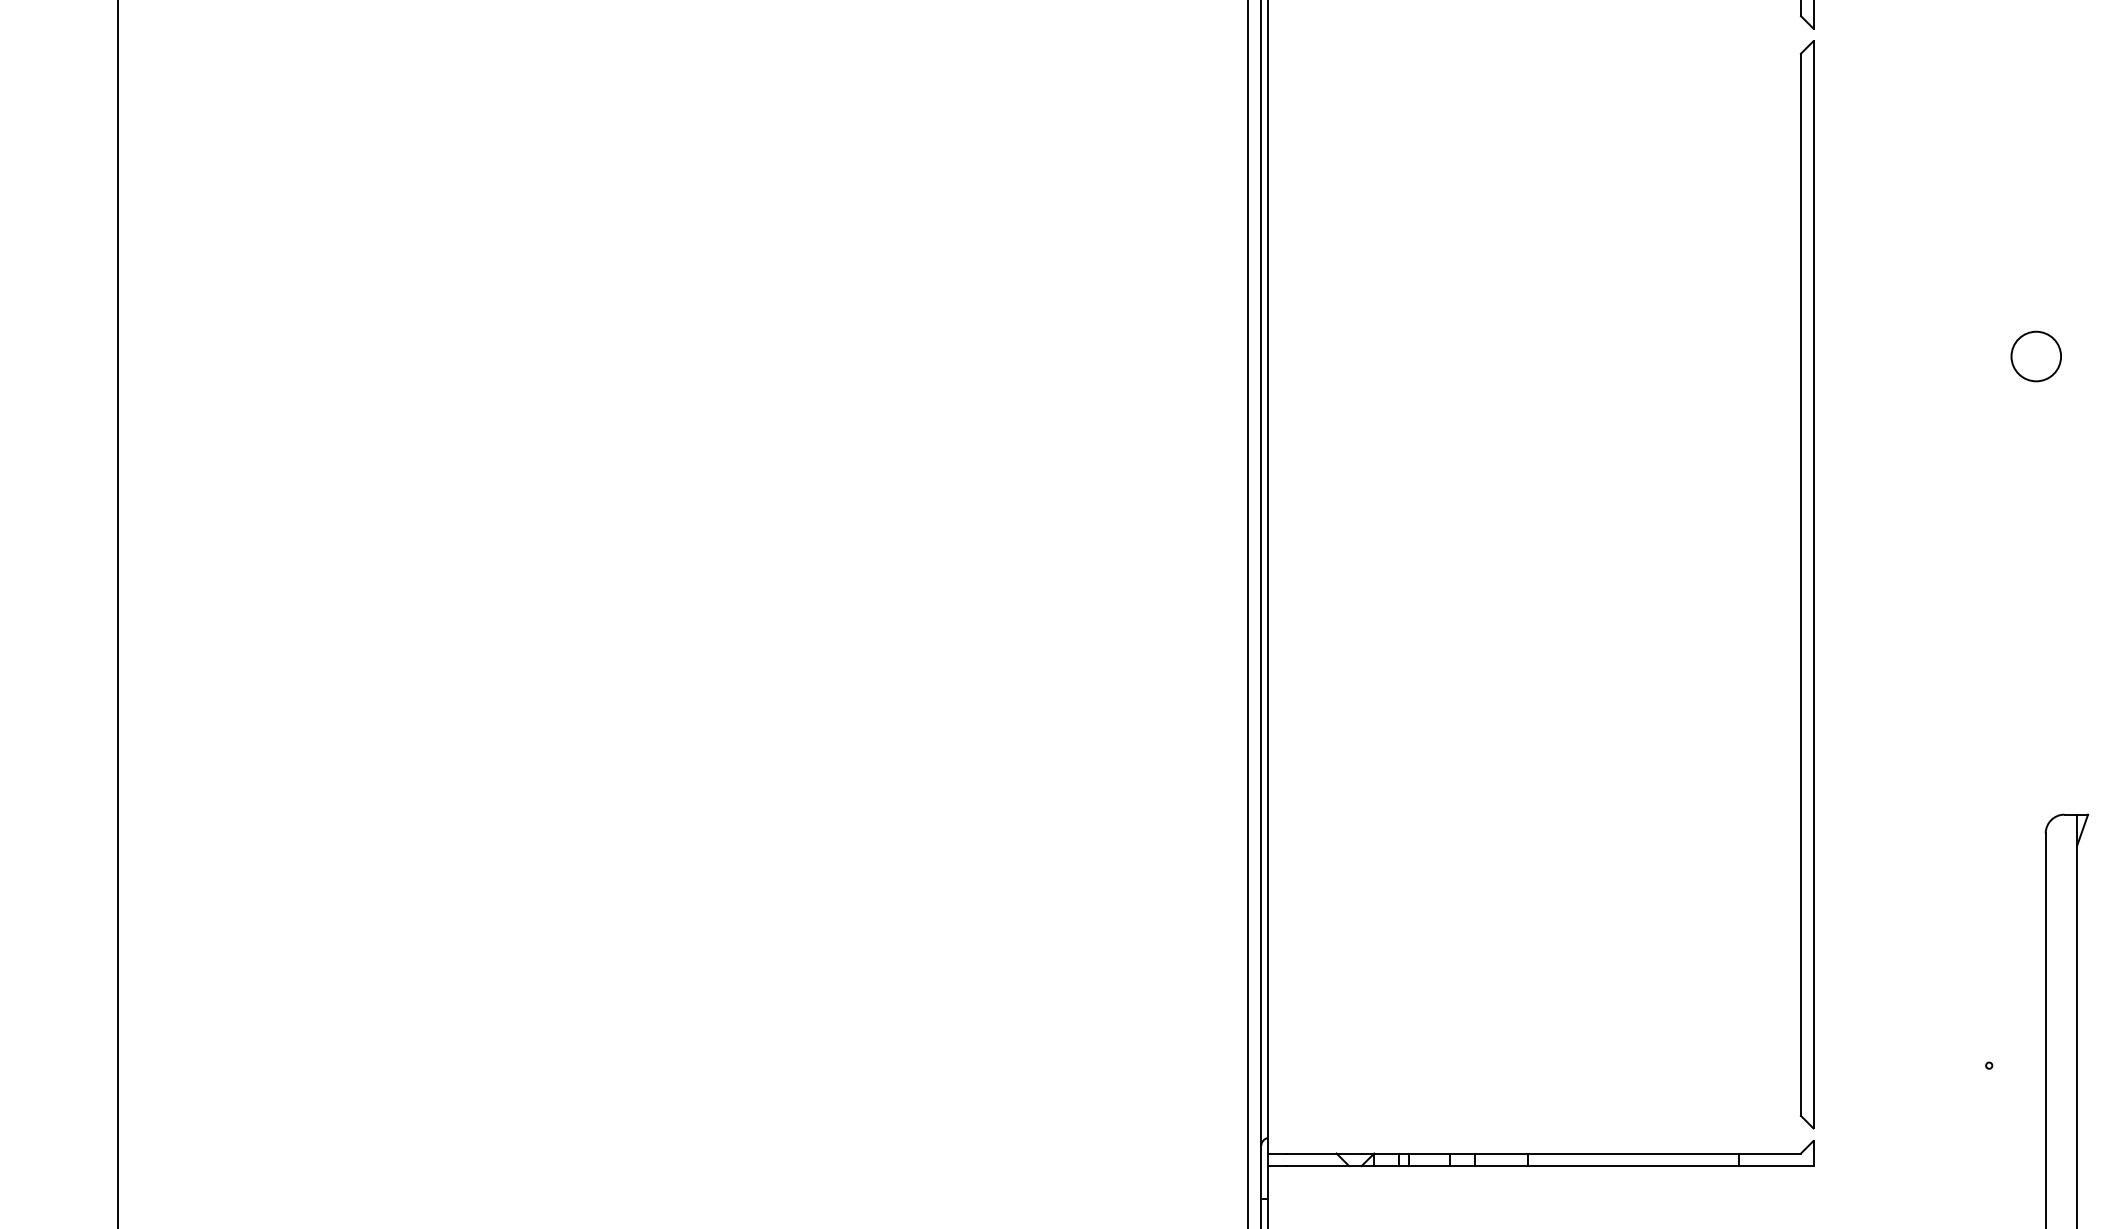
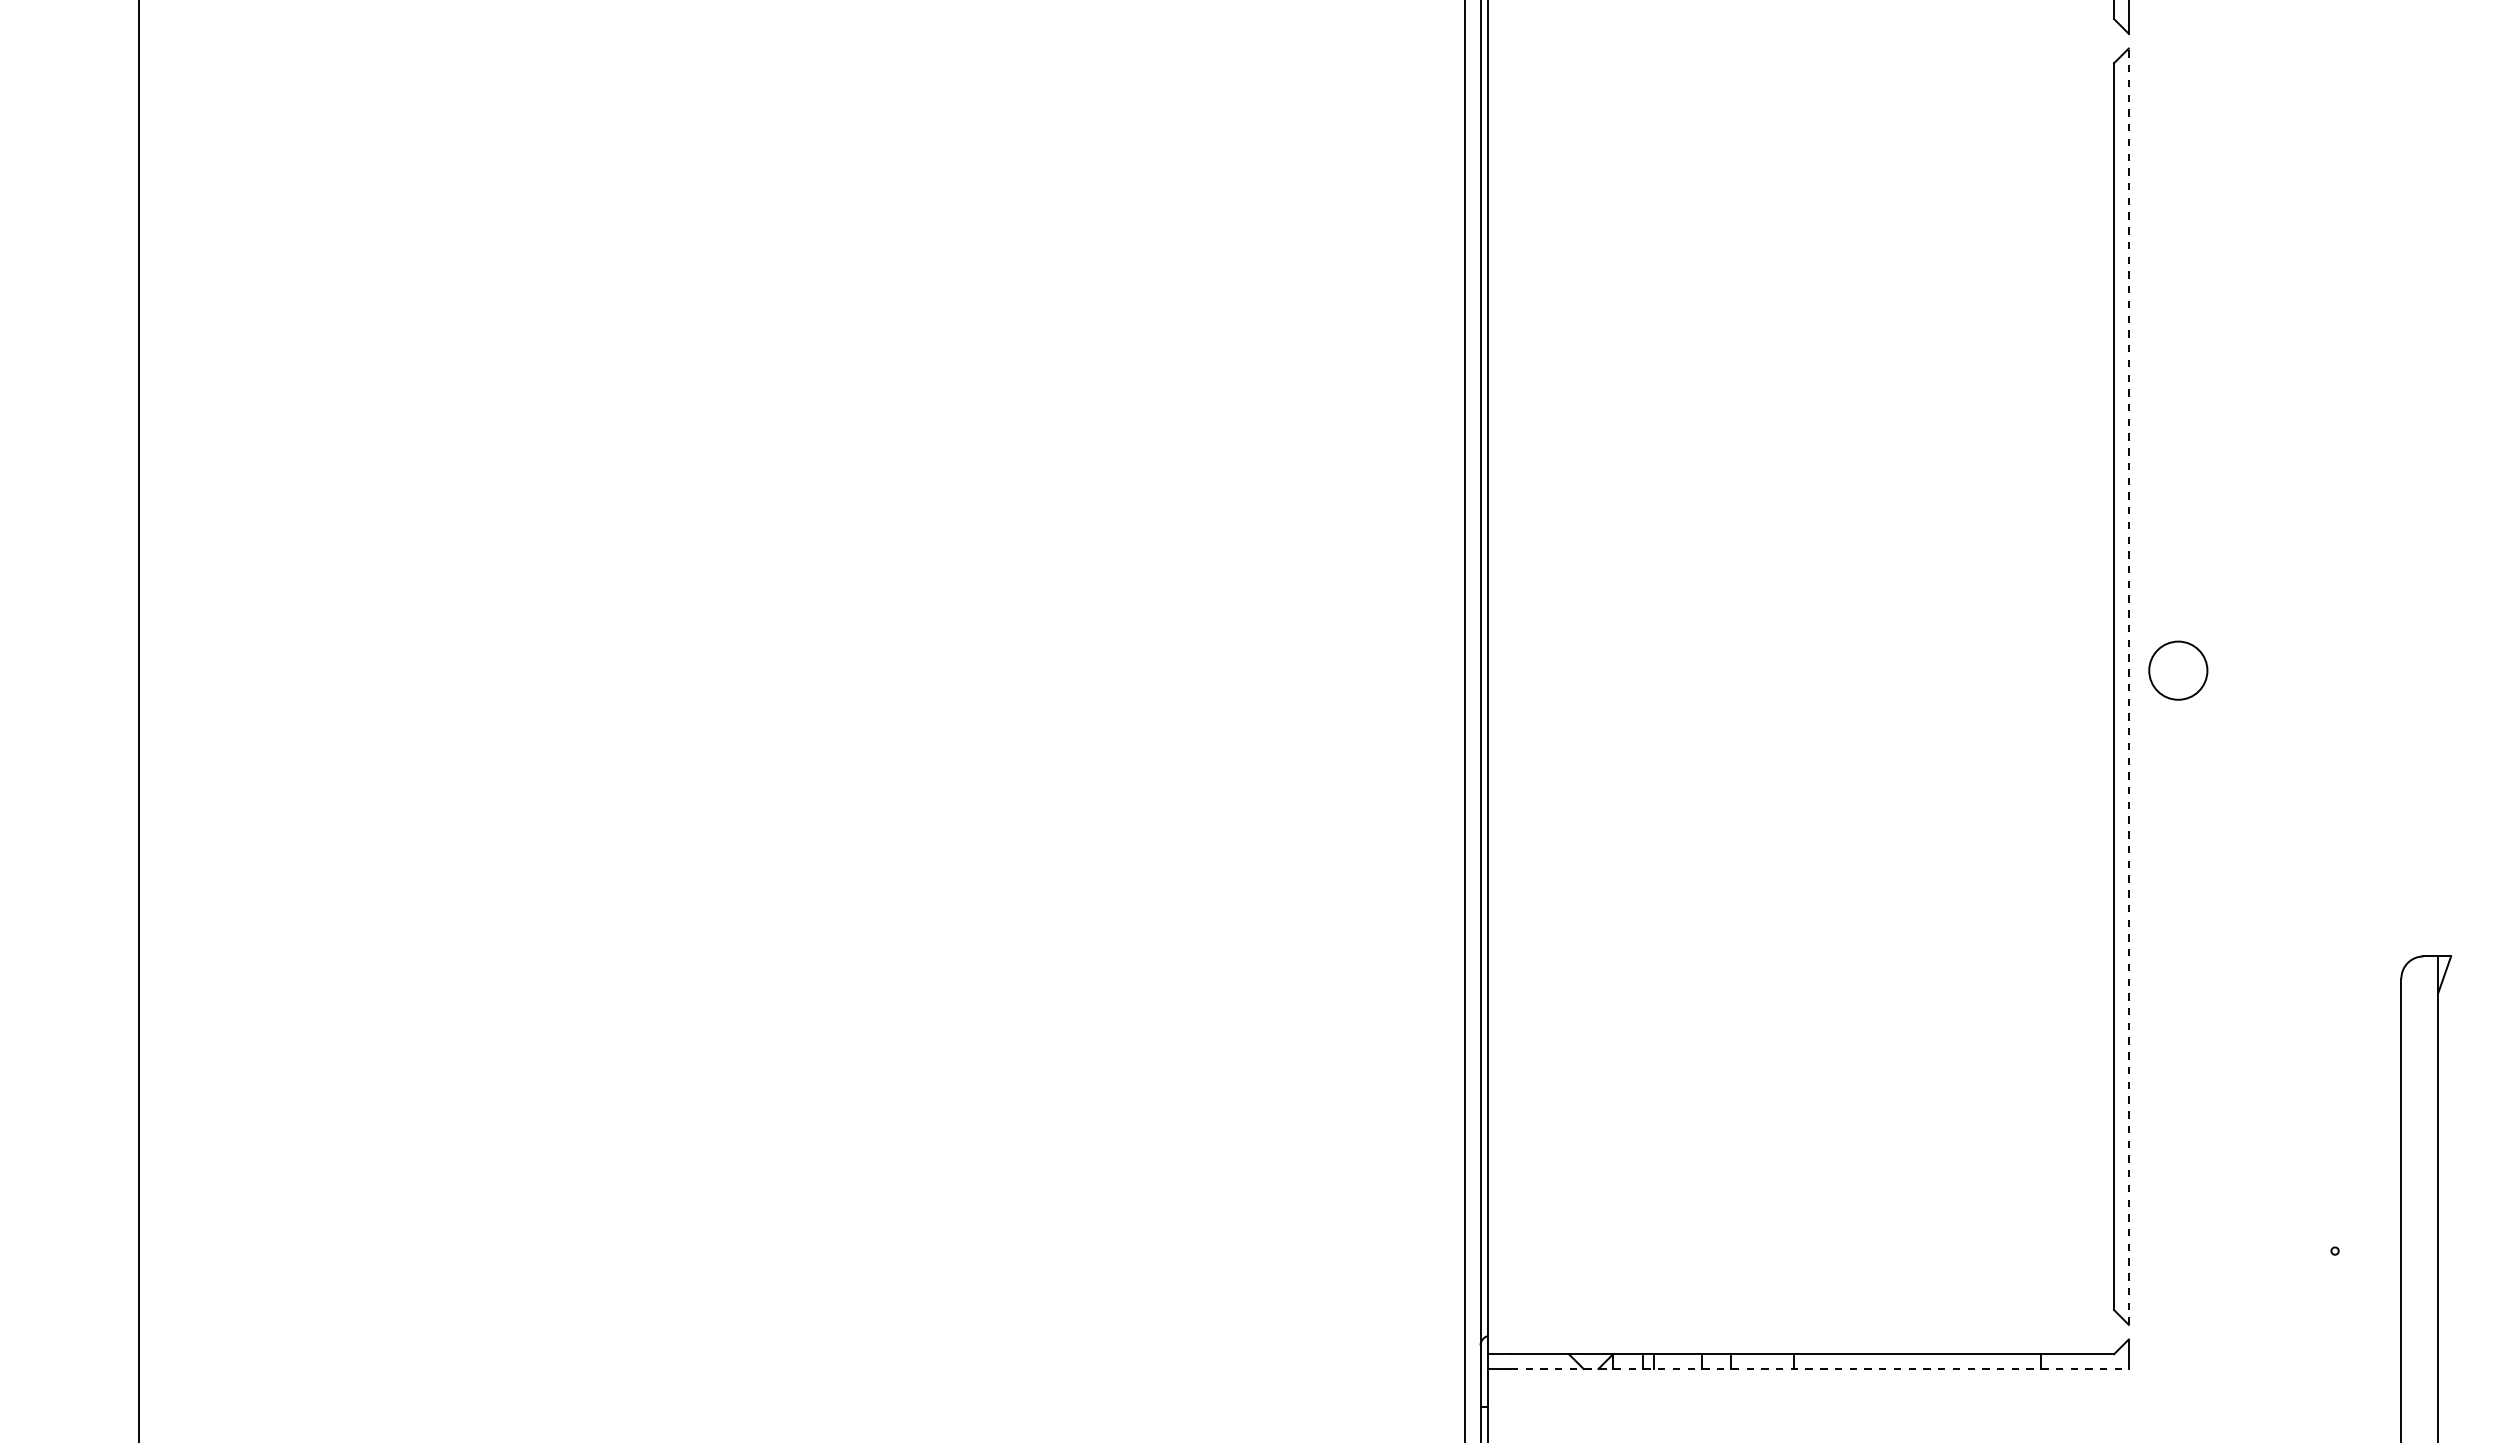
circle: (2036, 356) -> (2178, 670), moved
line: (1813, 584) -> (2128, 686), solid -> dashed
line: (1550, 1165) -> (1820, 1368), solid -> dashed

